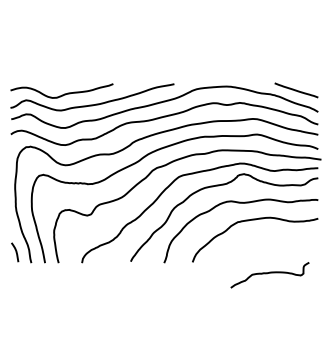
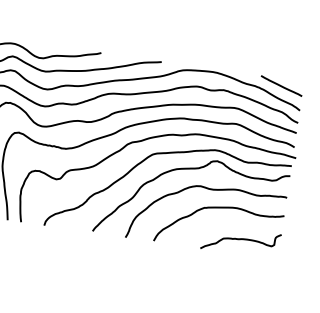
curve: (269, 273) -> (240, 239), moved

